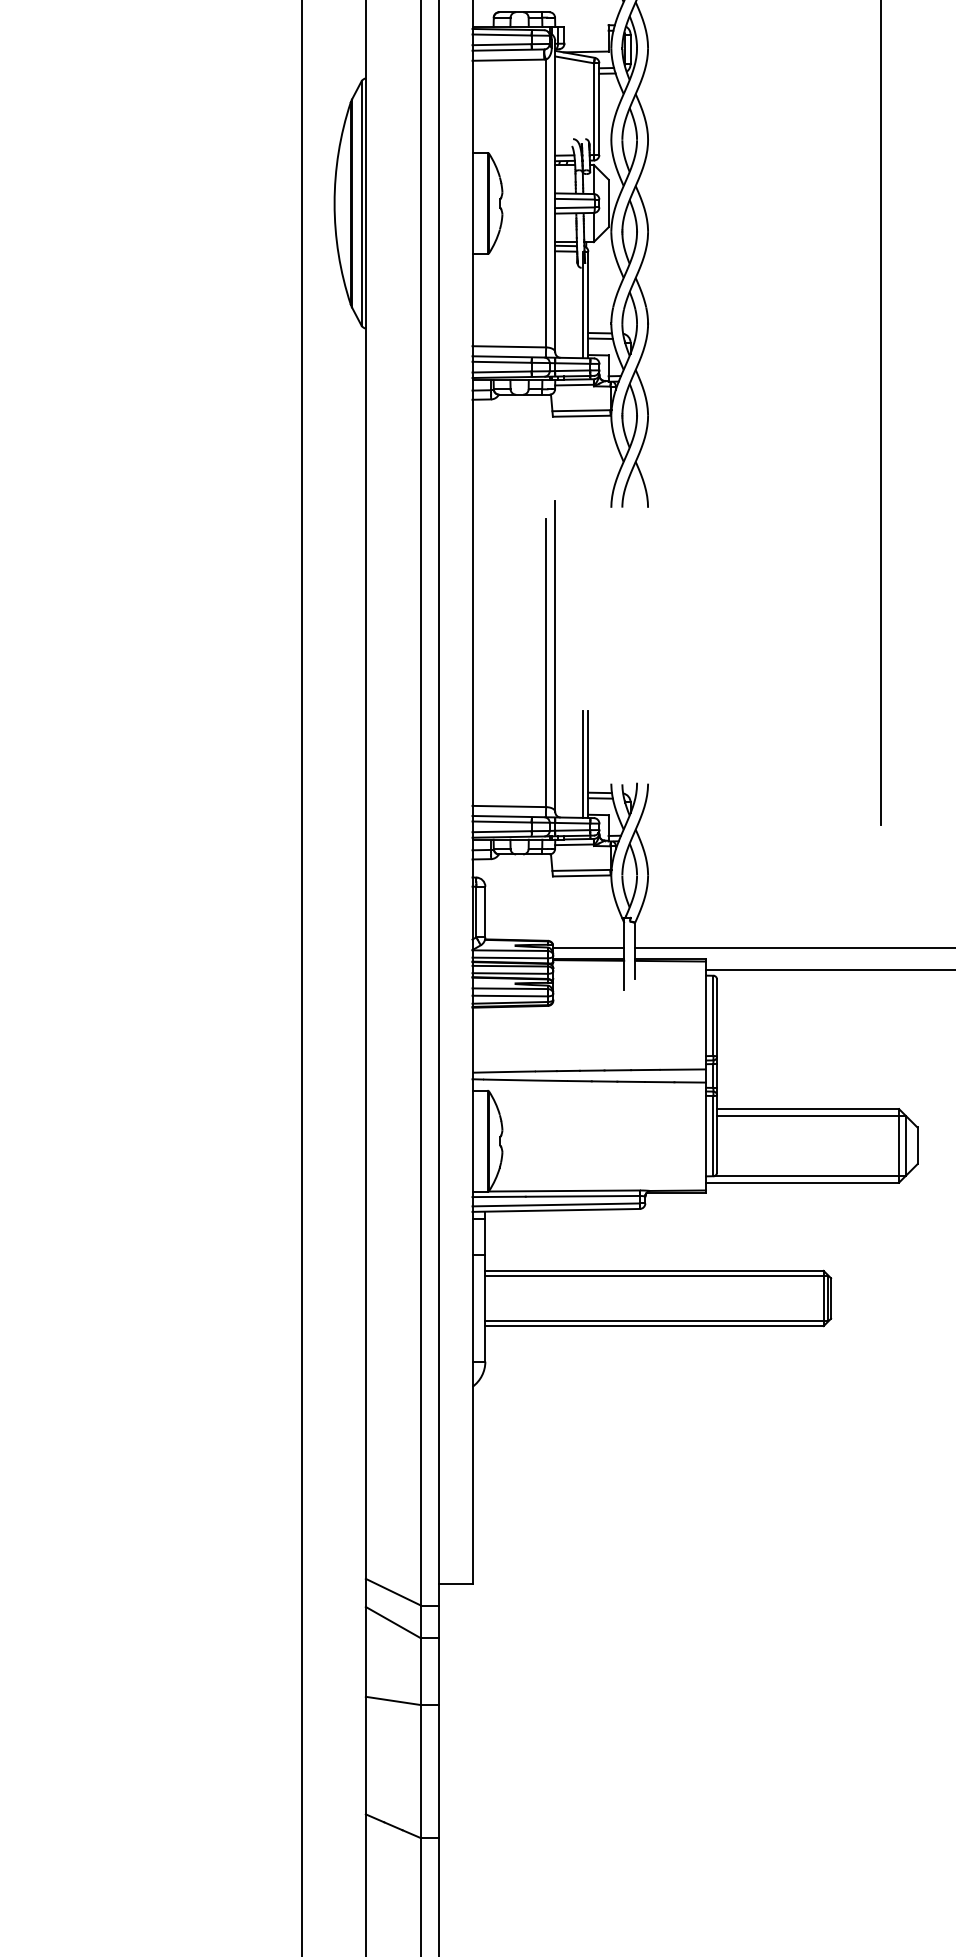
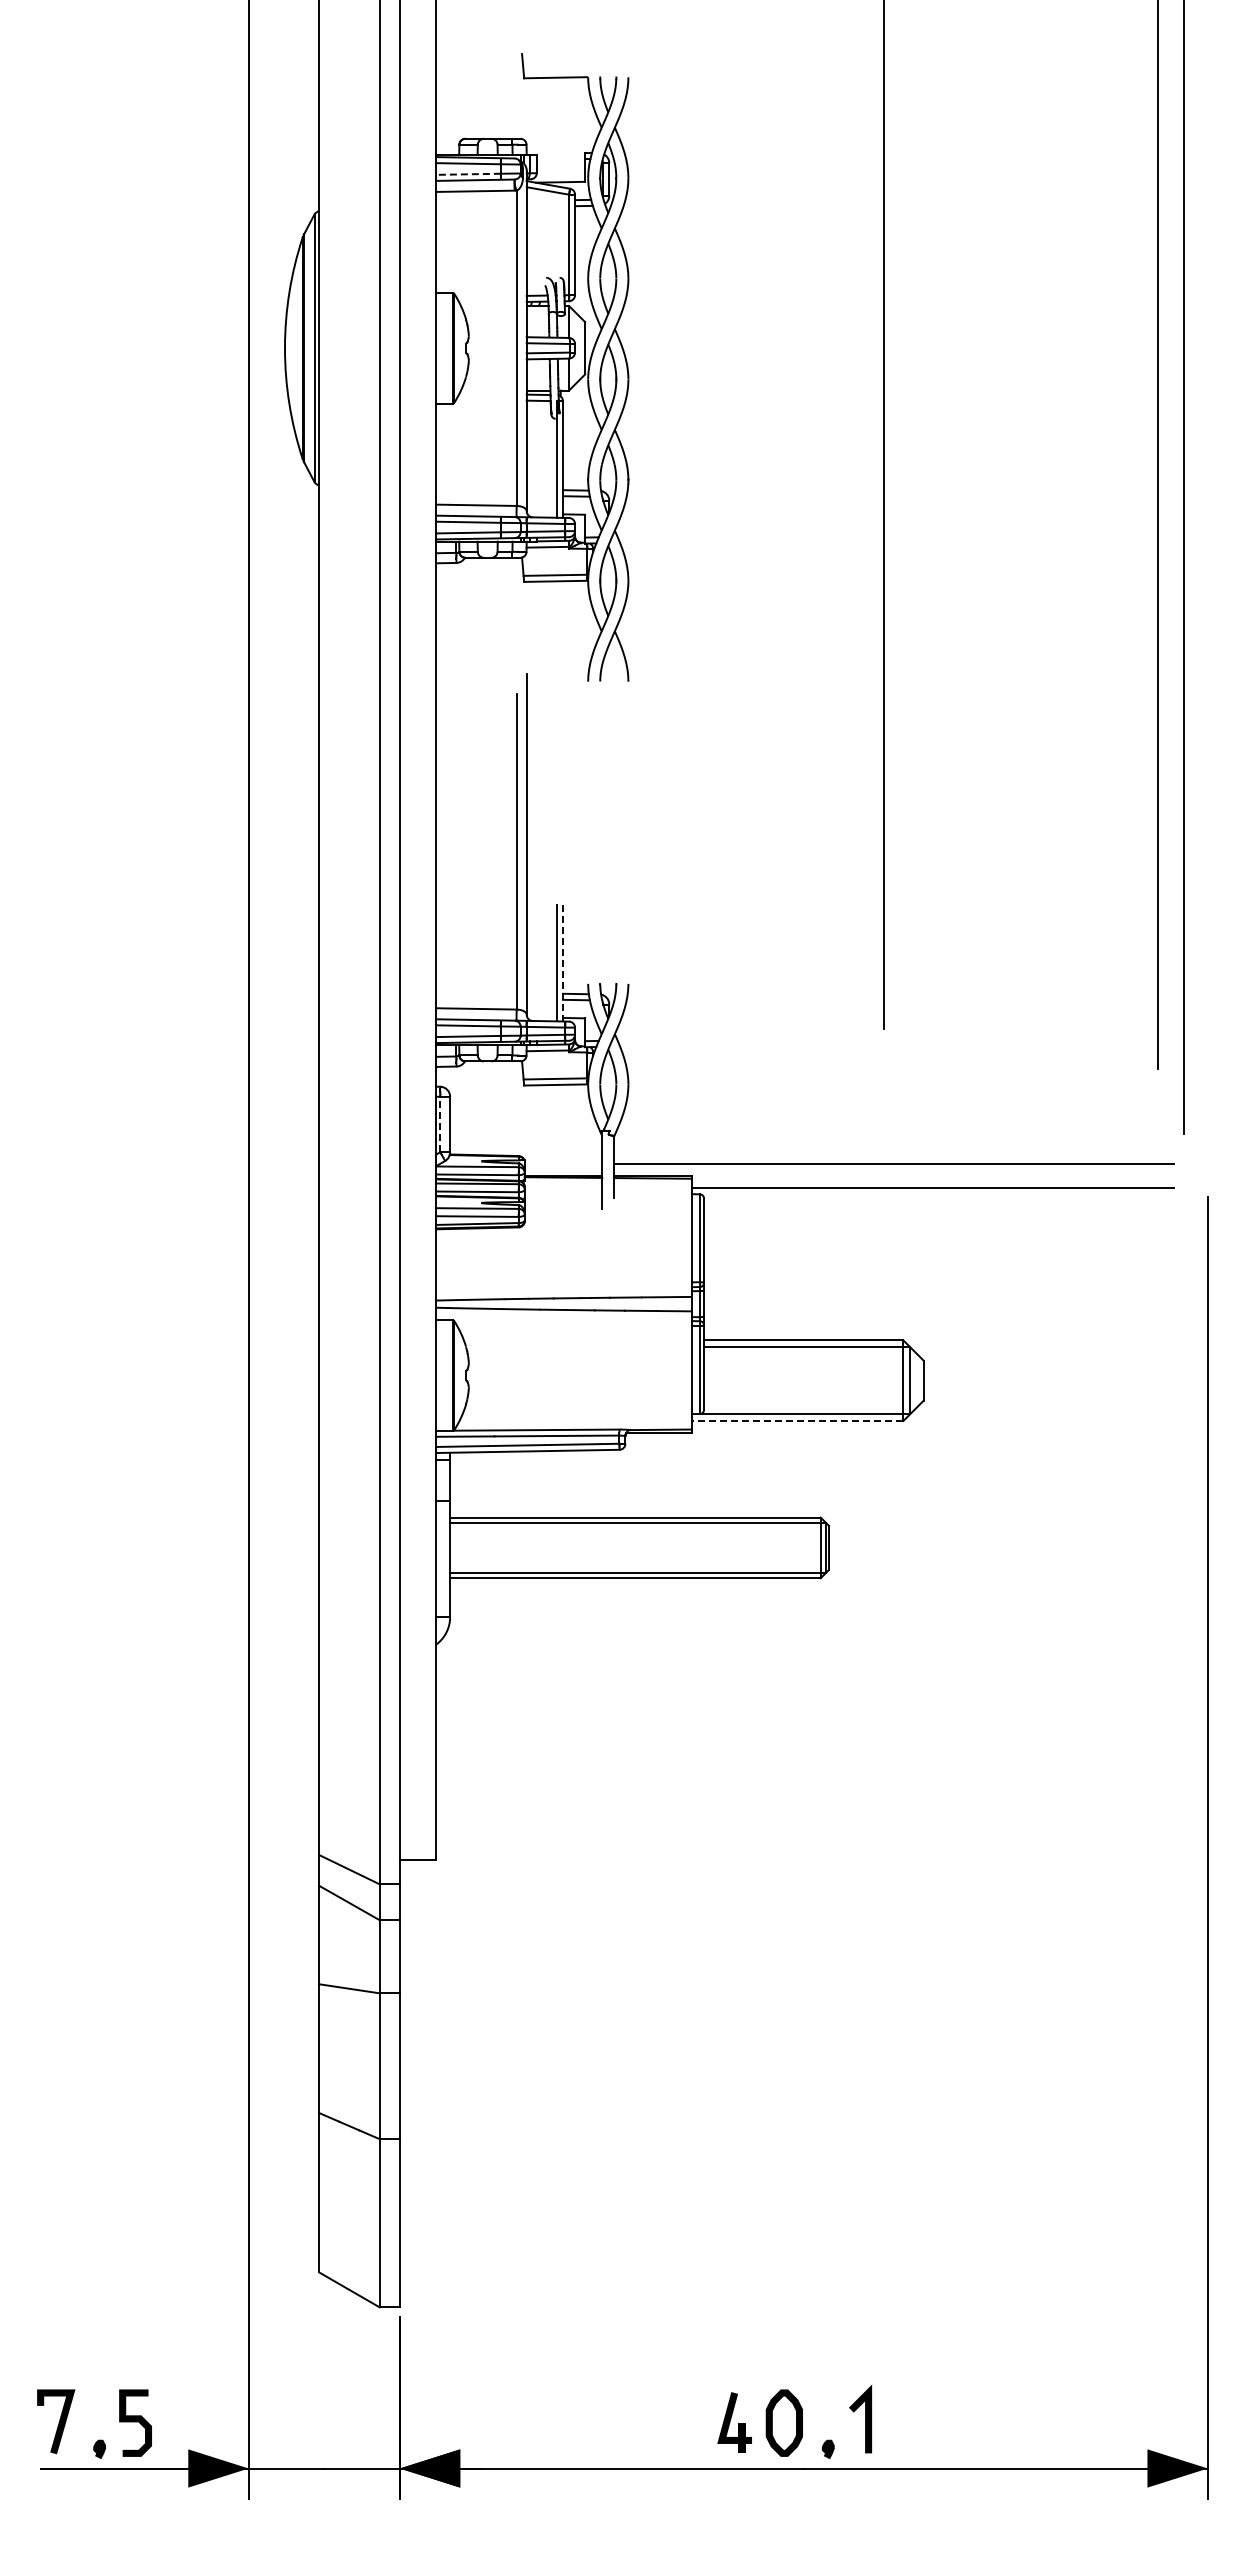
line: (501, 44) -> (467, 174), solid -> dashed
line: (587, 765) -> (562, 963), solid -> dashed
line: (476, 912) -> (440, 1124), solid -> dashed
line: (588, 948) -> (563, 1164), removed
line: (802, 1182) -> (797, 1420), solid -> dashed

